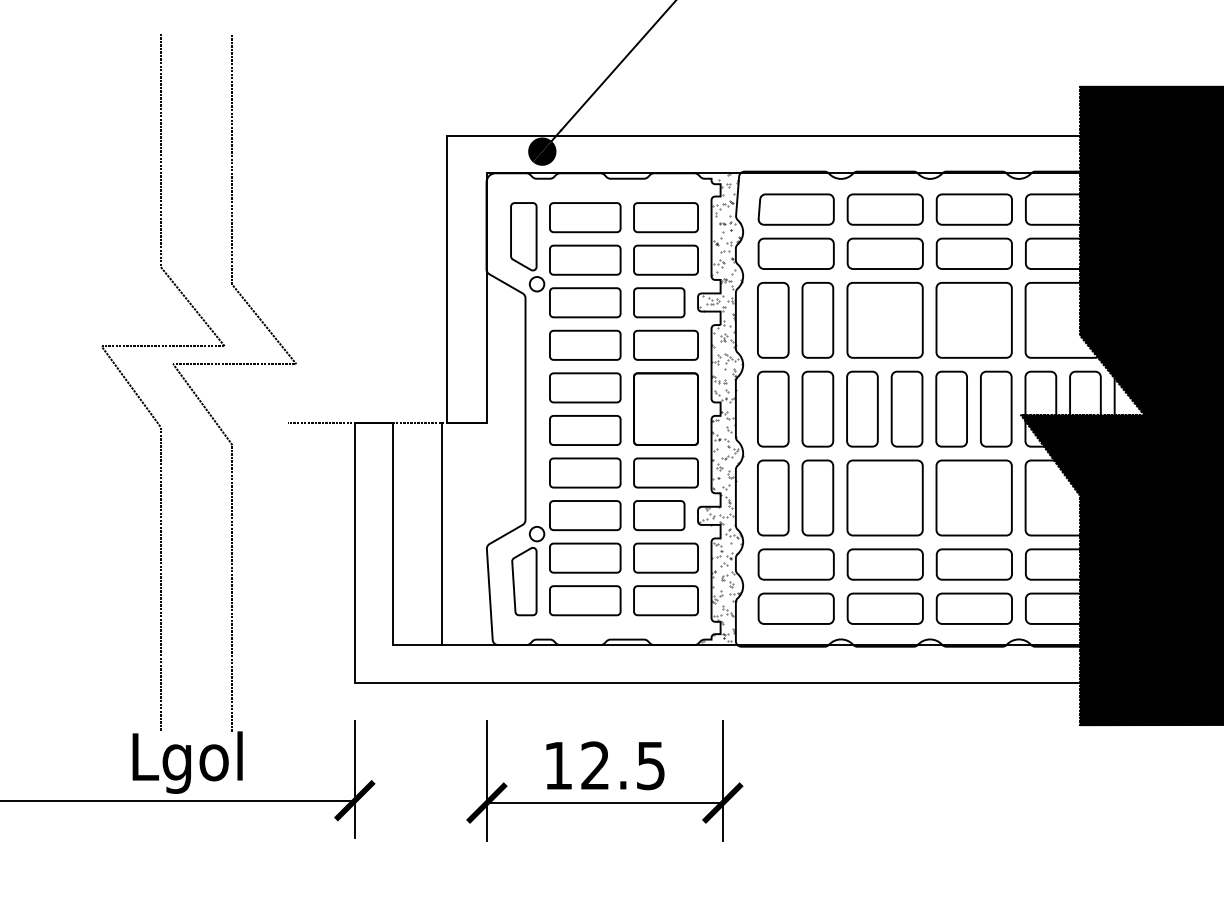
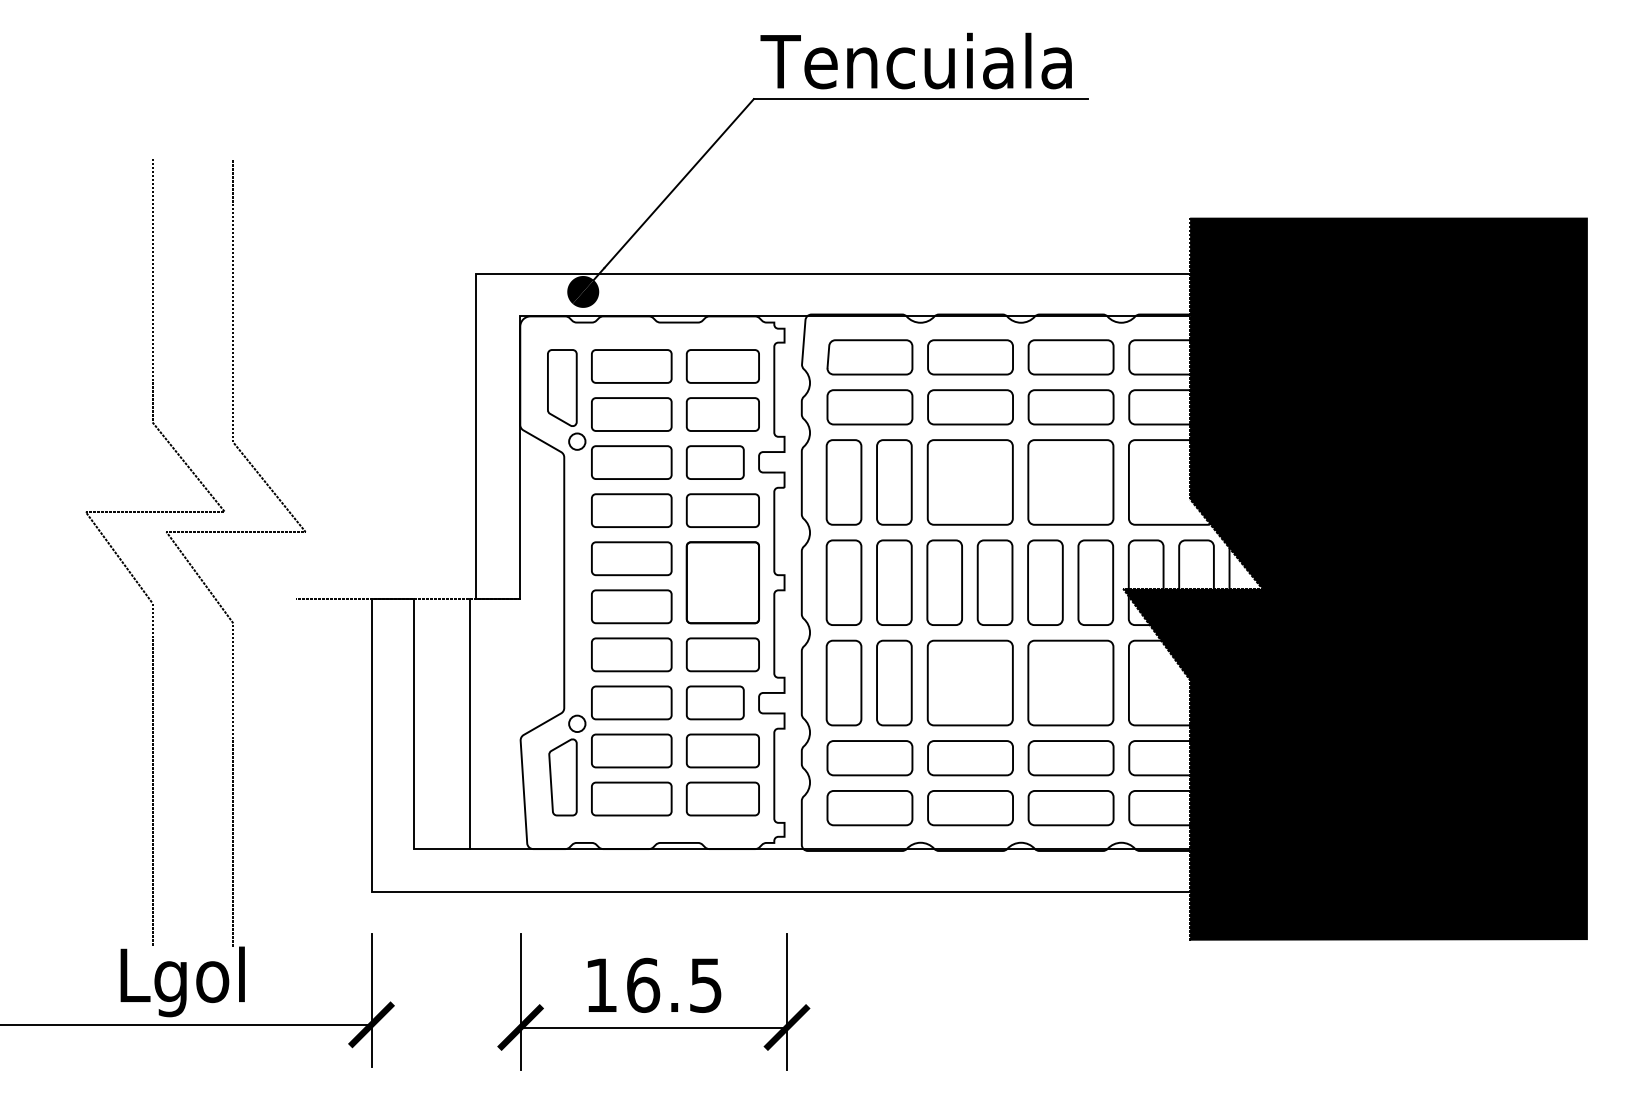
hatch: (721, 408) -> (785, 581), removed
text: (595, 764) -> (643, 984), 12.5 -> 16.5

